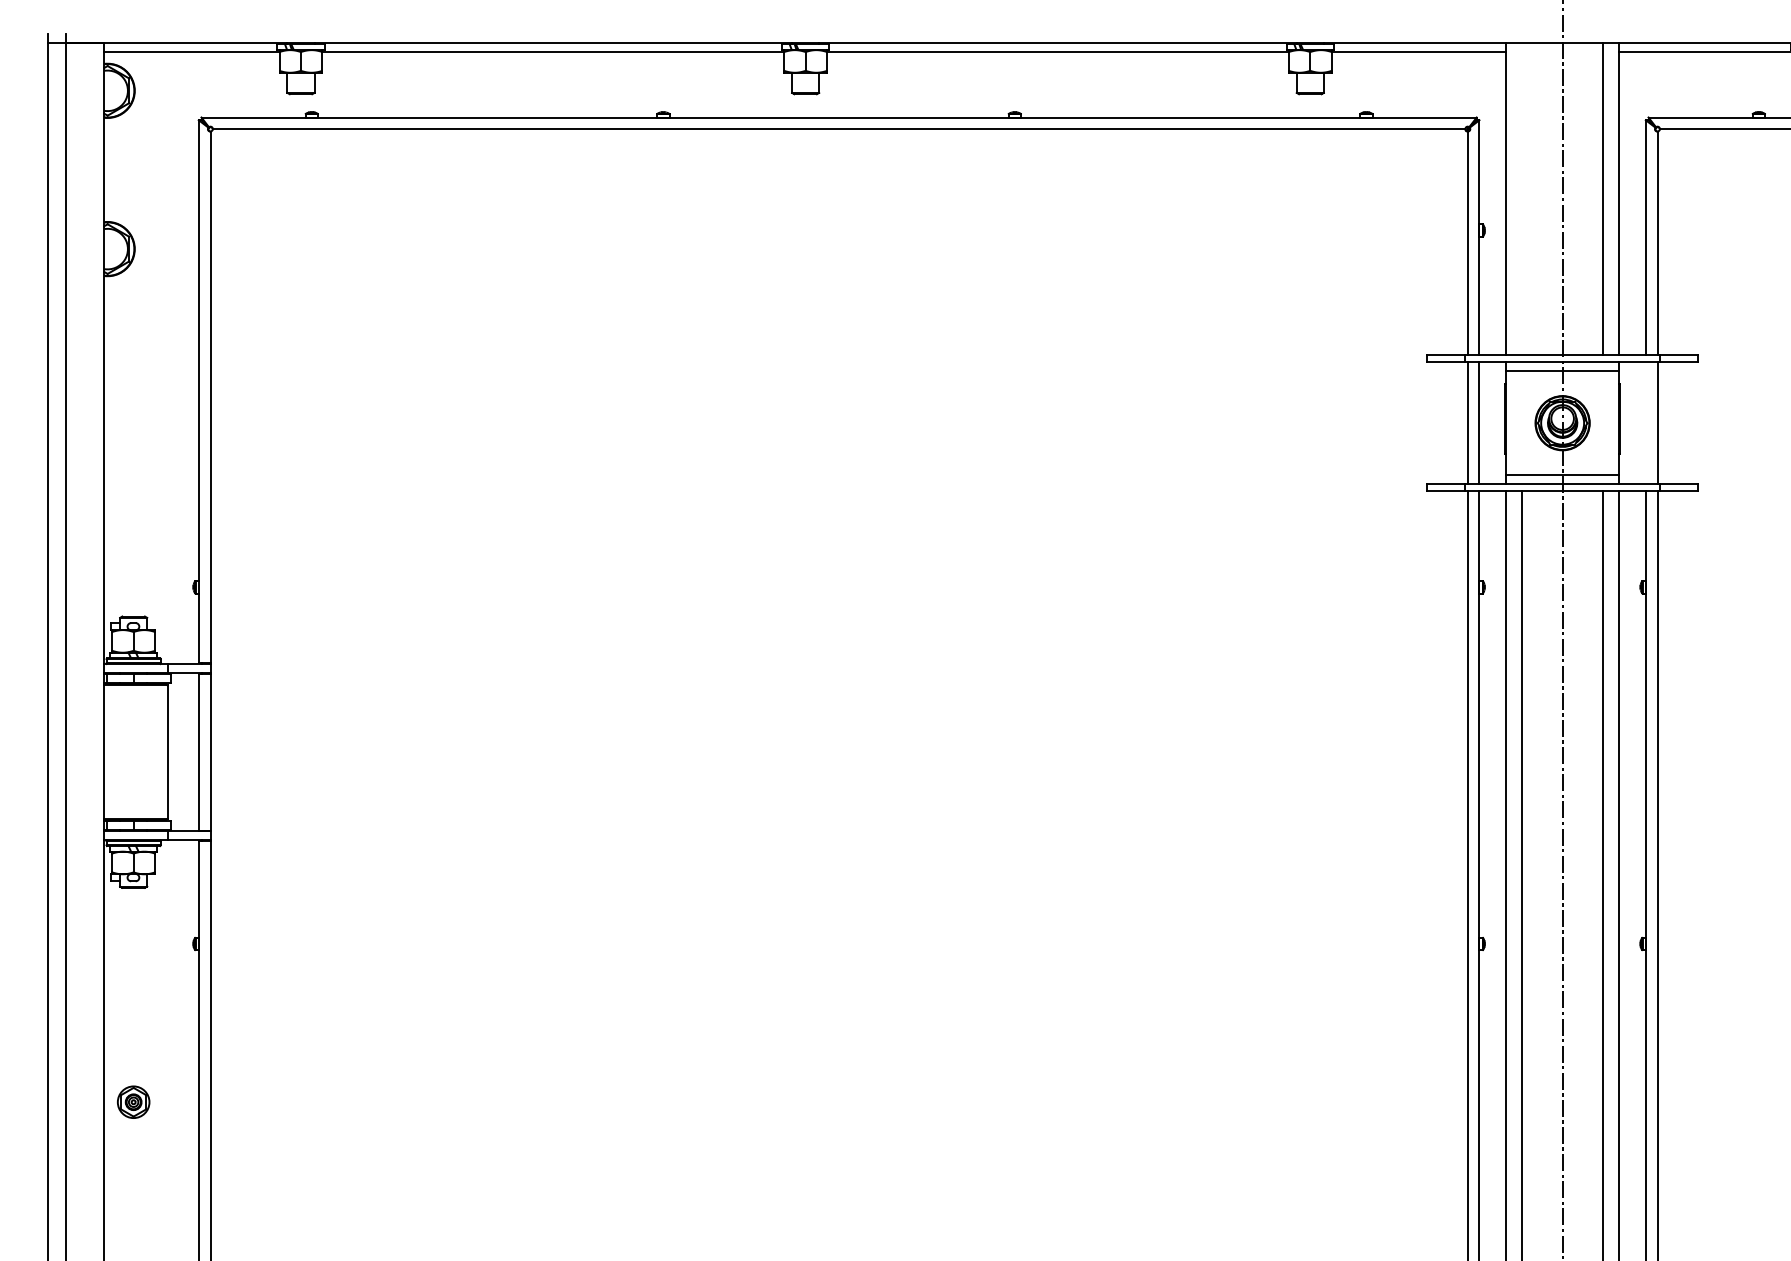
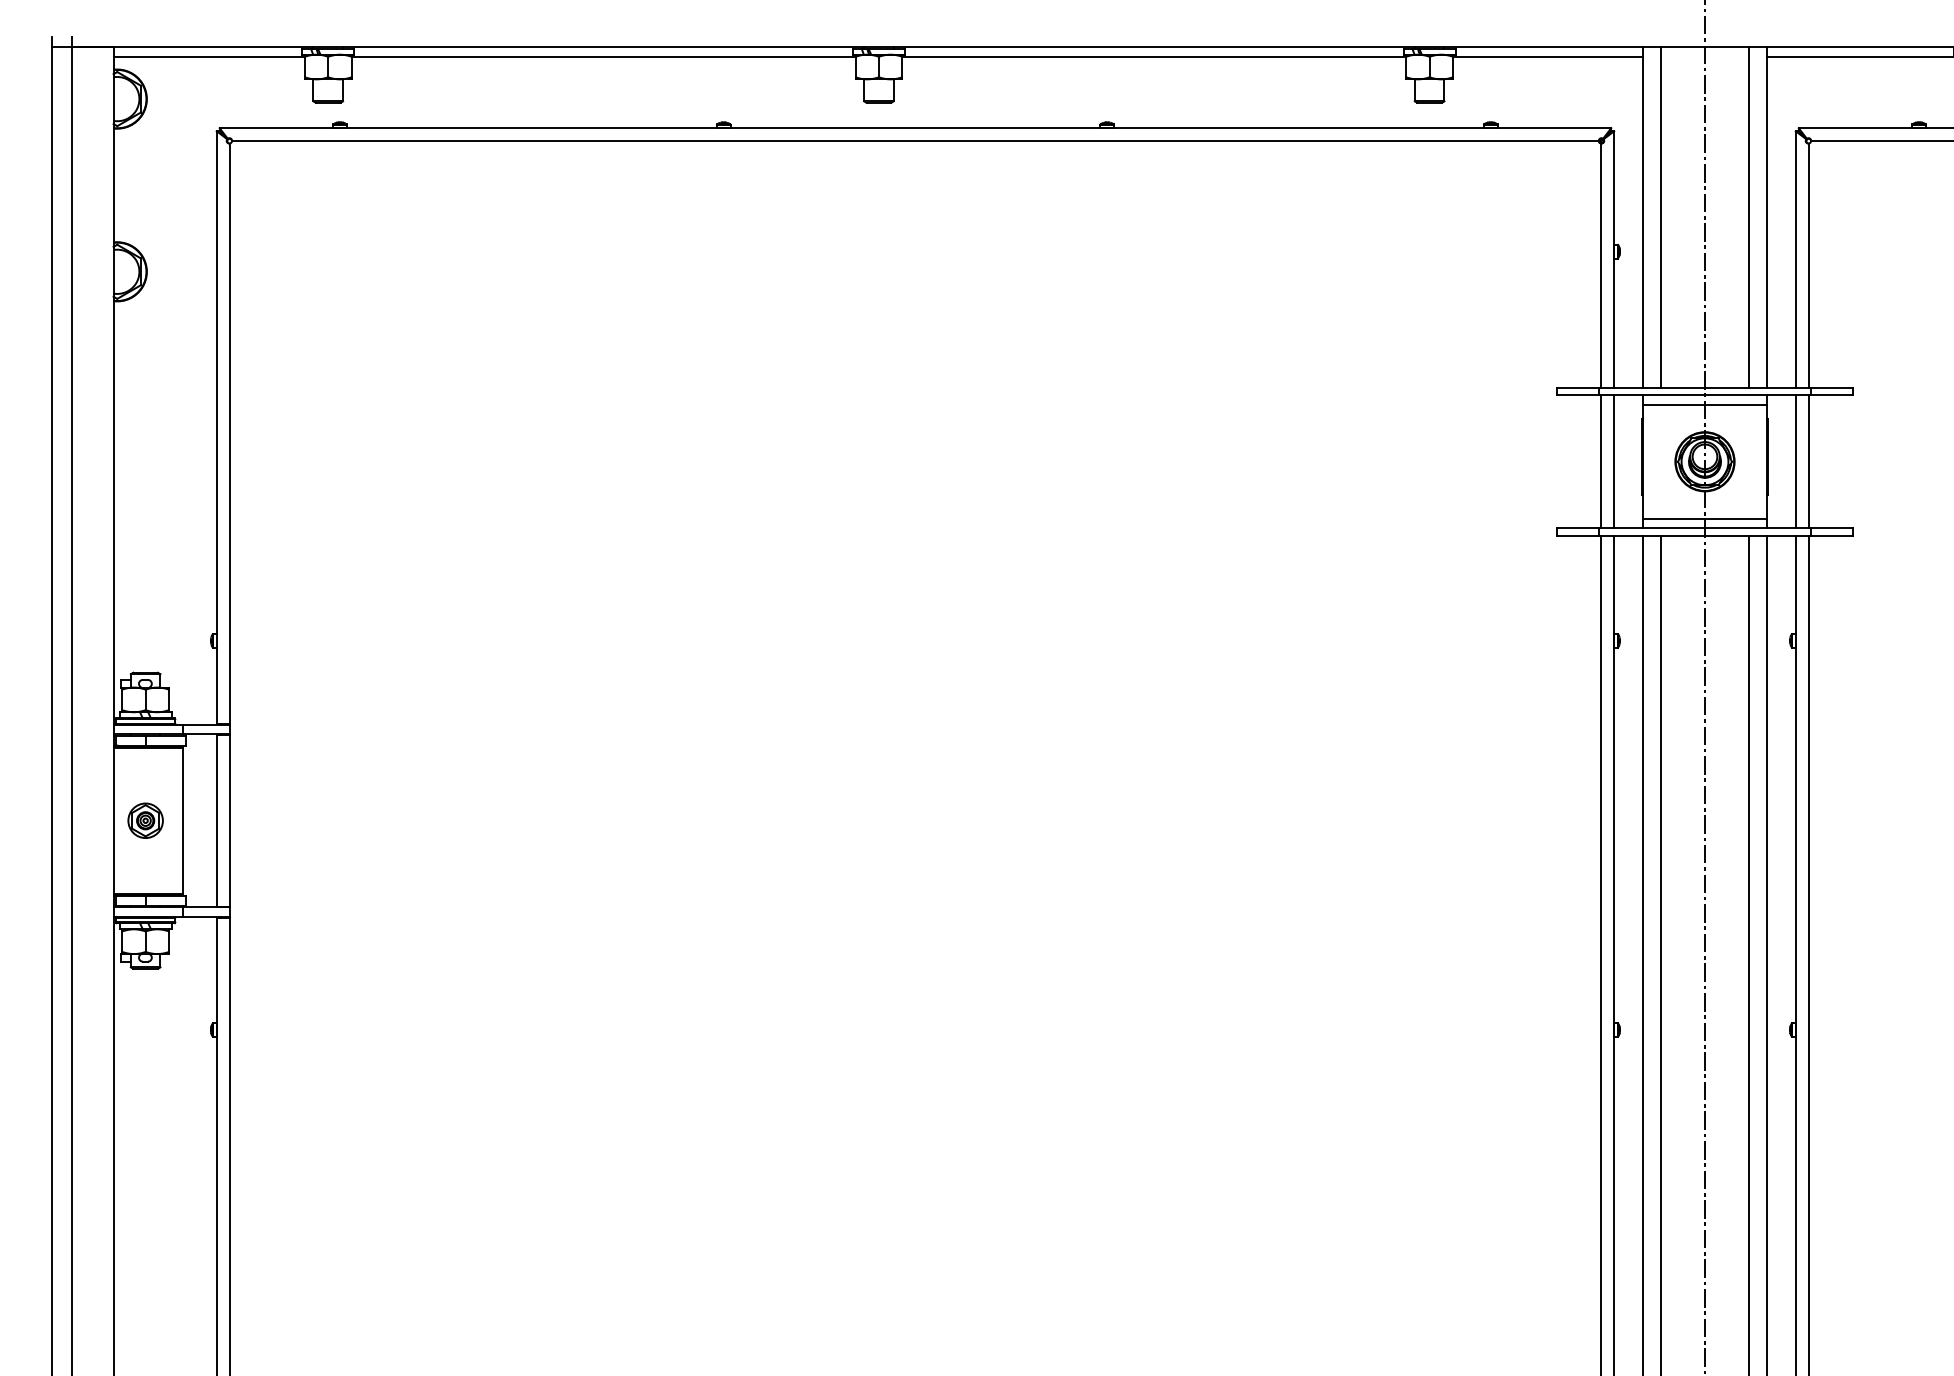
line: (1521, 199) -> (1660, 217), added
line: (1645, 422) -> (1795, 461), added
part: (133, 1101) -> (145, 820), moved

